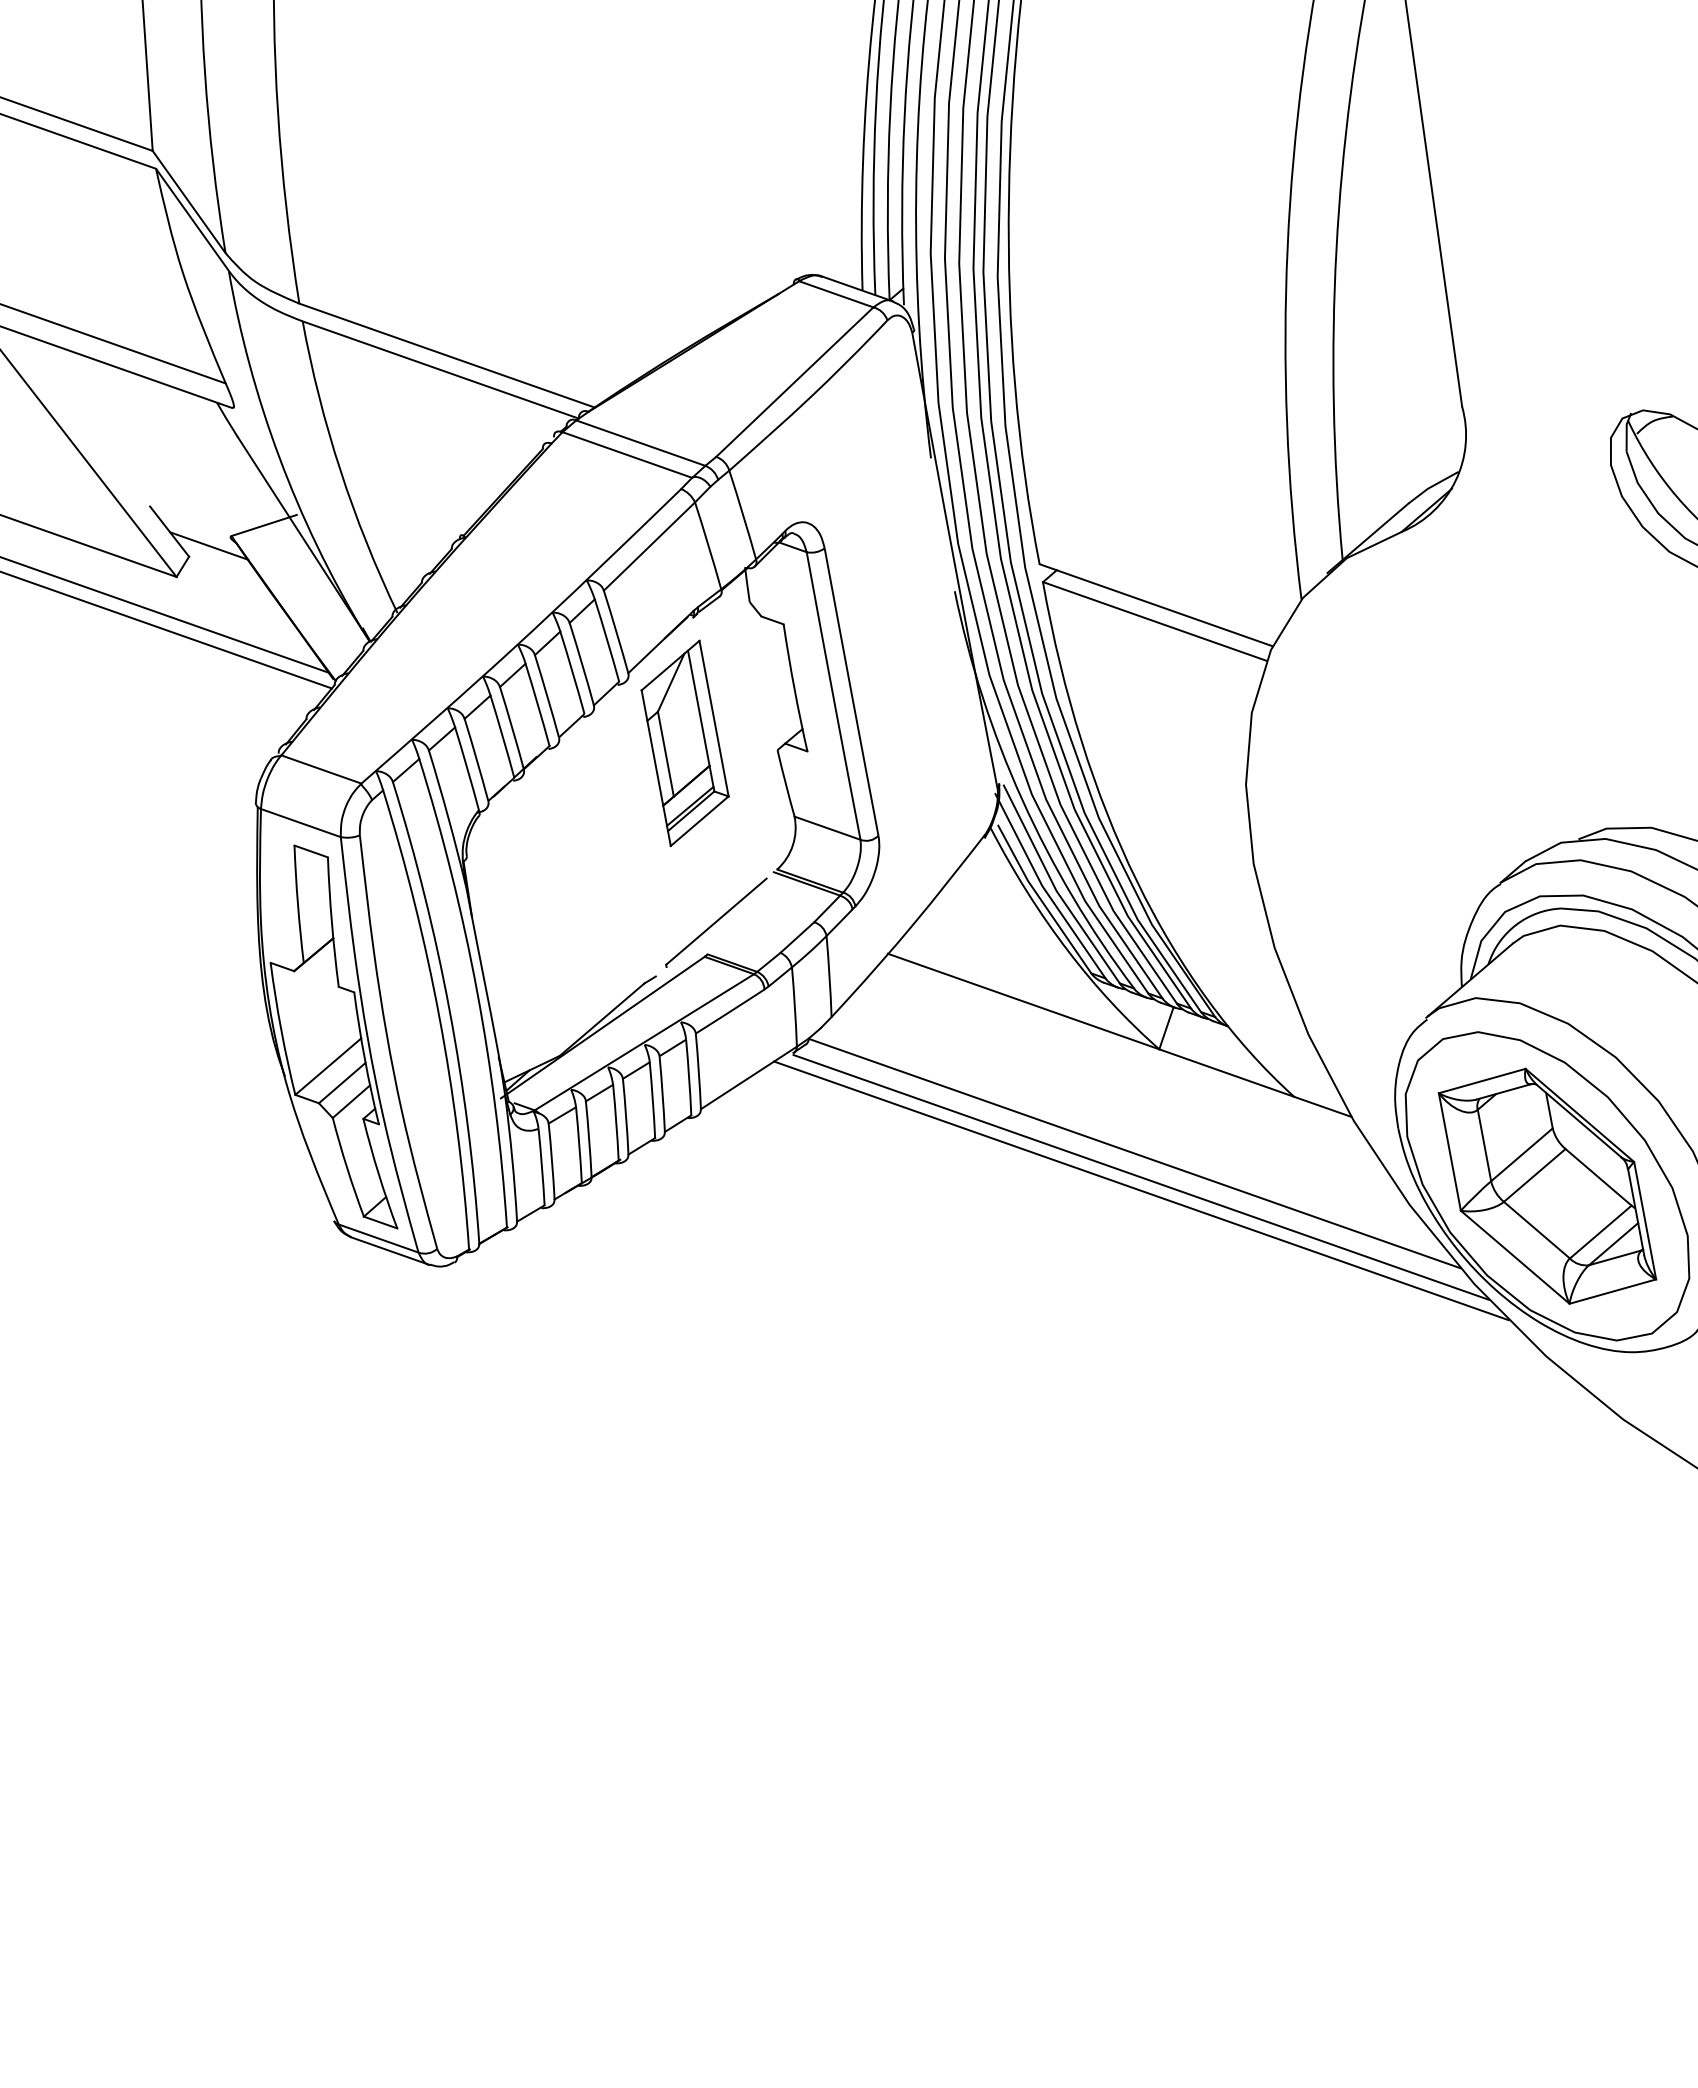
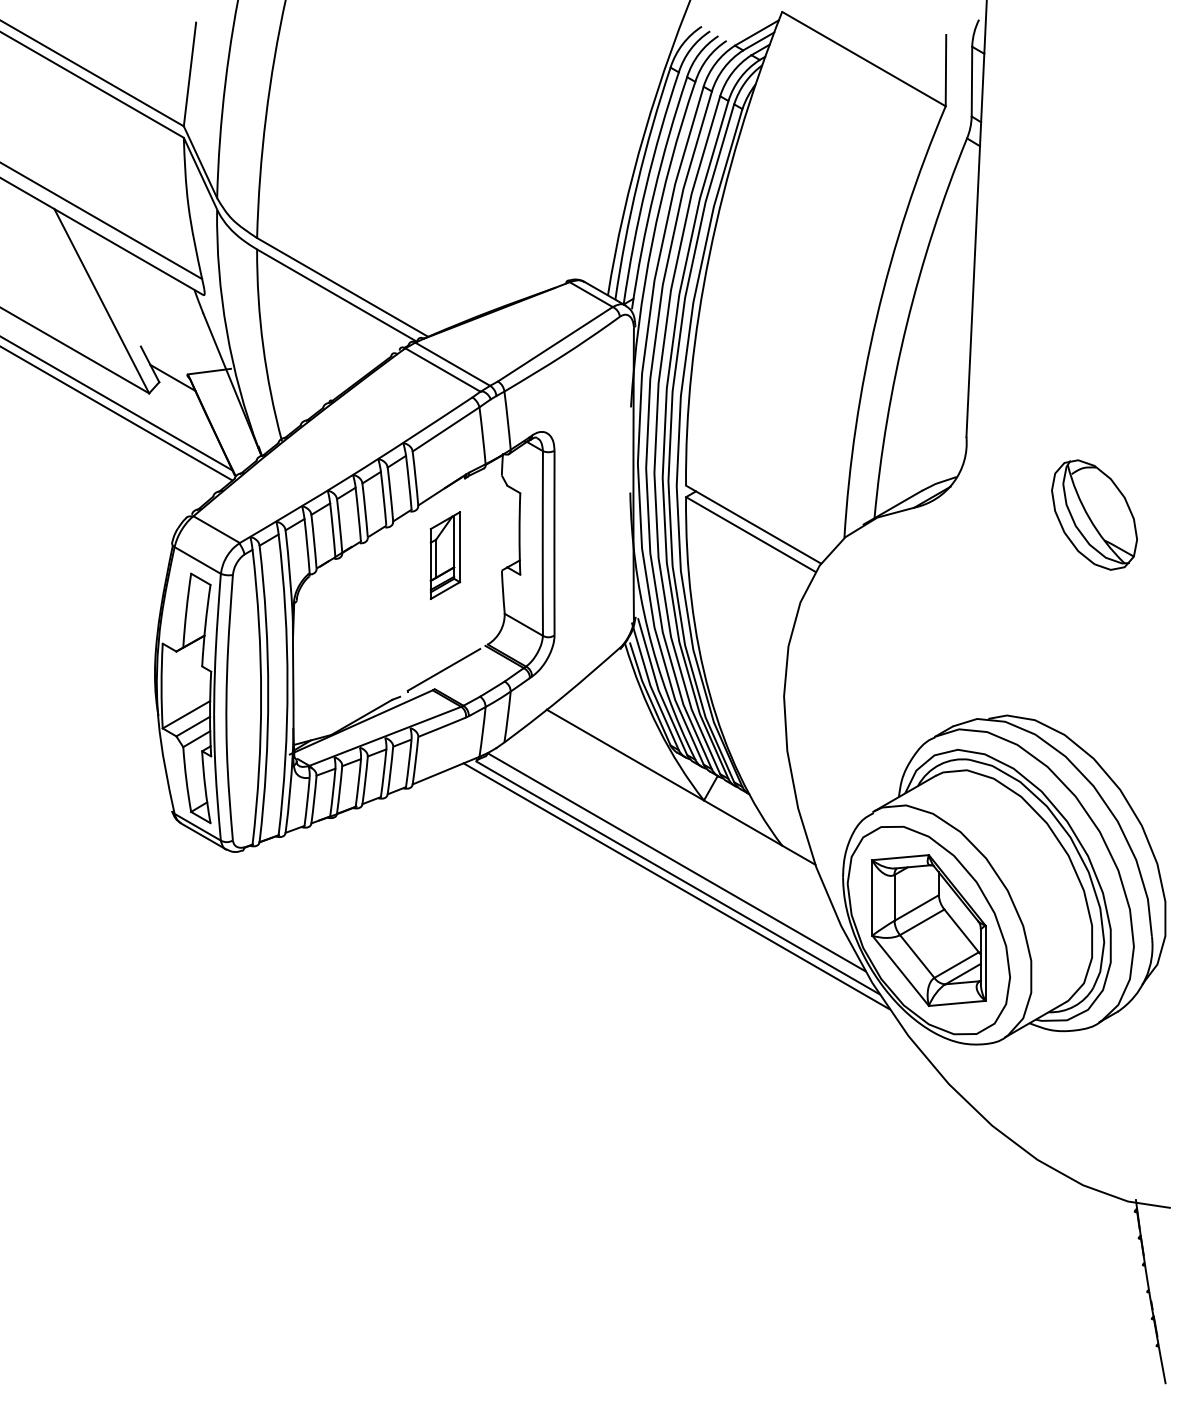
part: (685, 743) -> (445, 555), size x0.7

